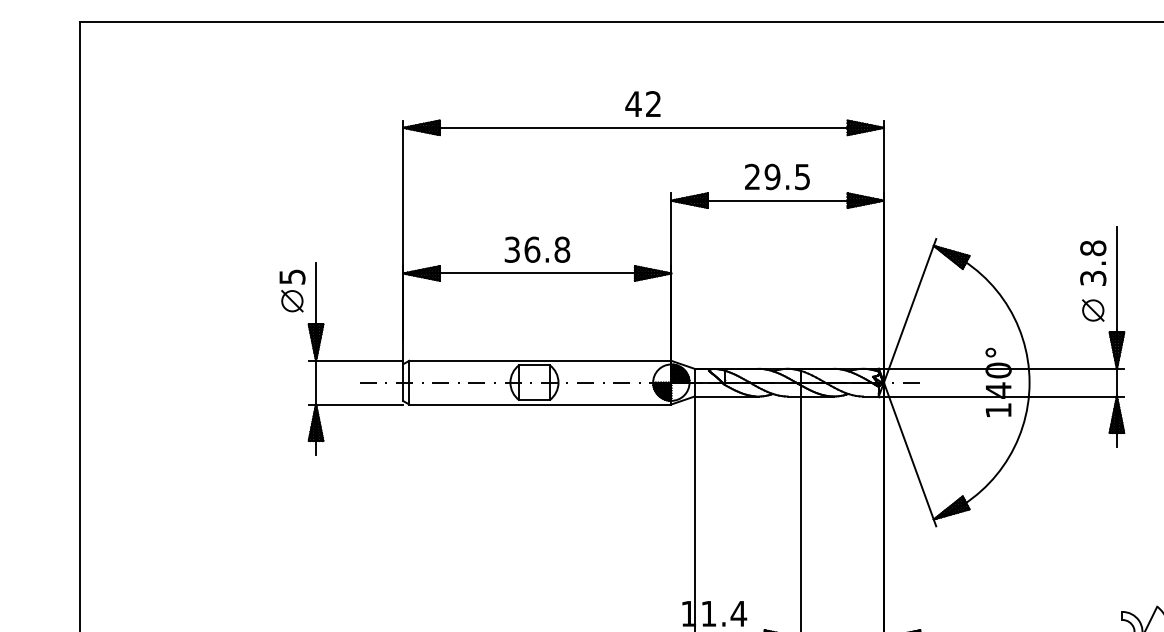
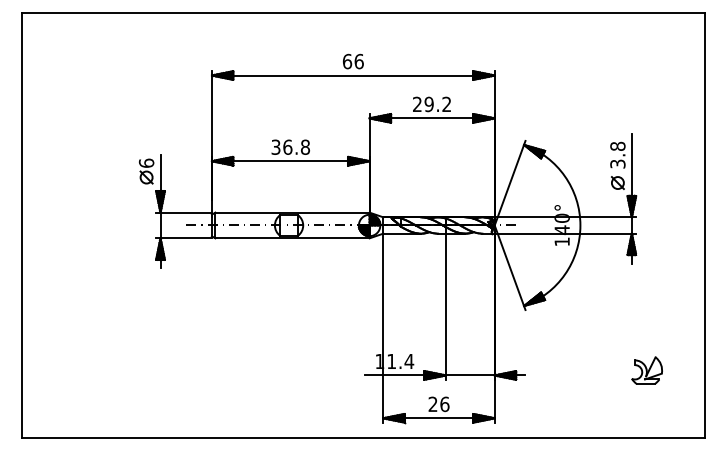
text: (642, 103) -> (352, 61), 42 -> 66
text: (801, 177) -> (446, 104), 29.5 -> 29.2
text: (292, 275) -> (146, 162), 5 -> 6

